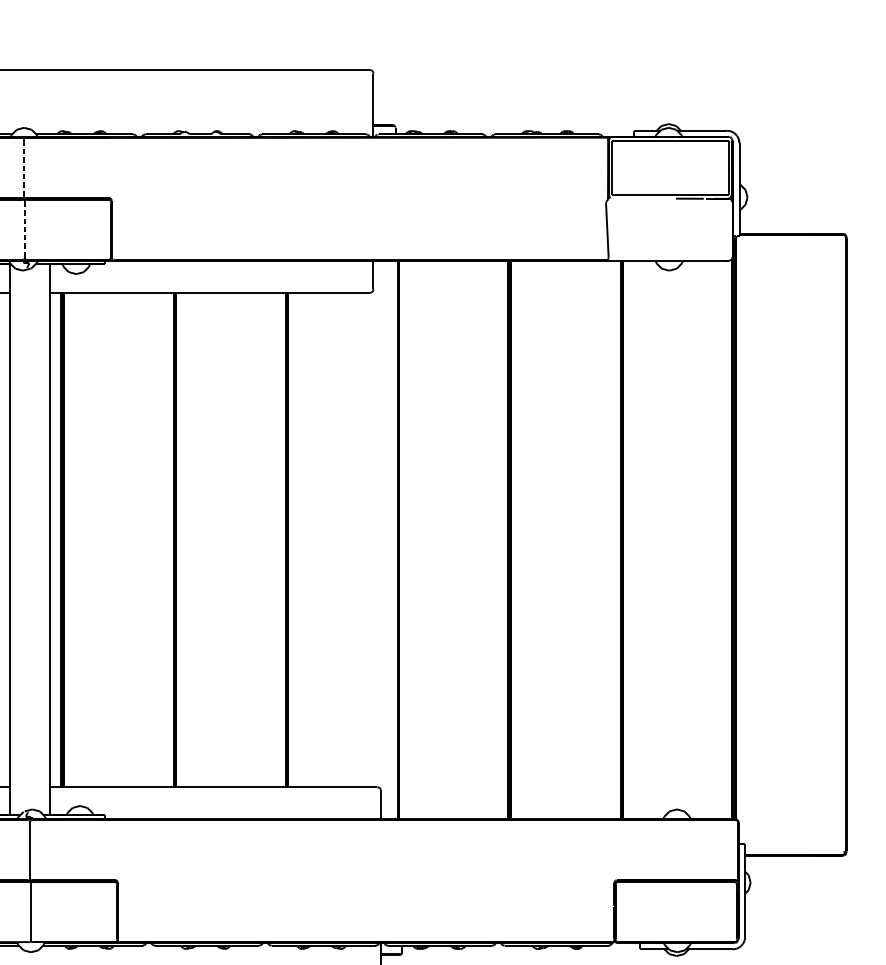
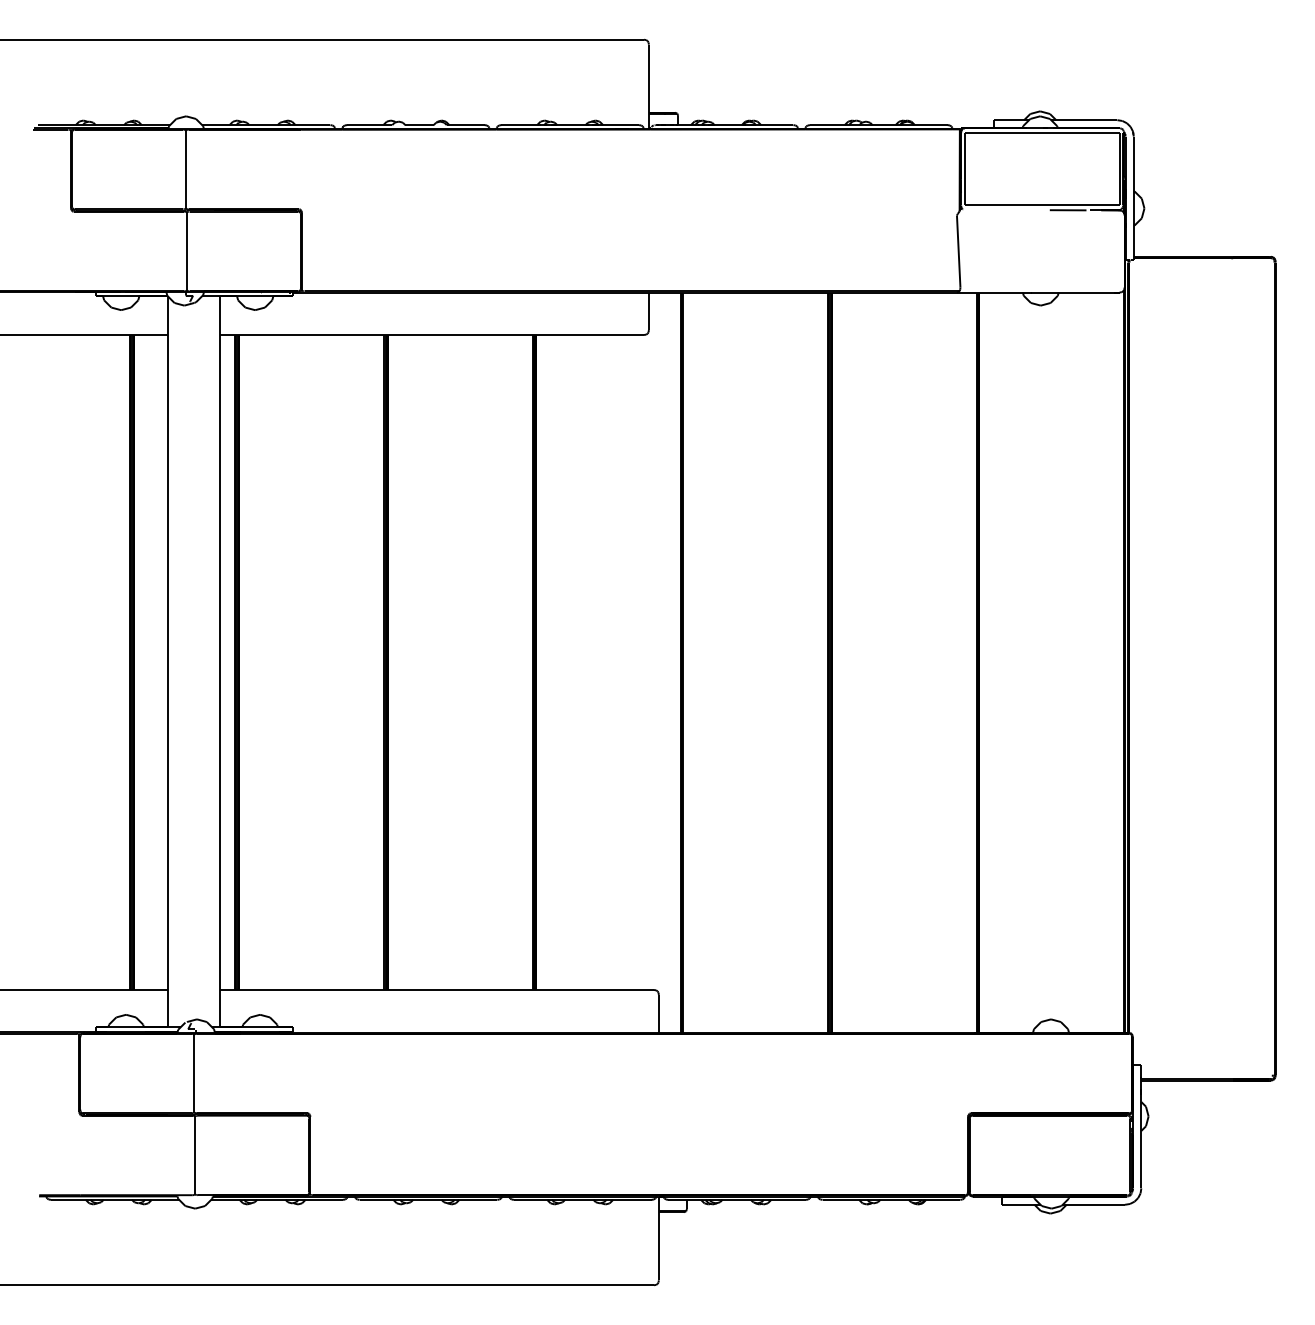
line: (24, 168) -> (186, 170), dashed -> solid
line: (24, 229) -> (186, 250), dashed -> solid

